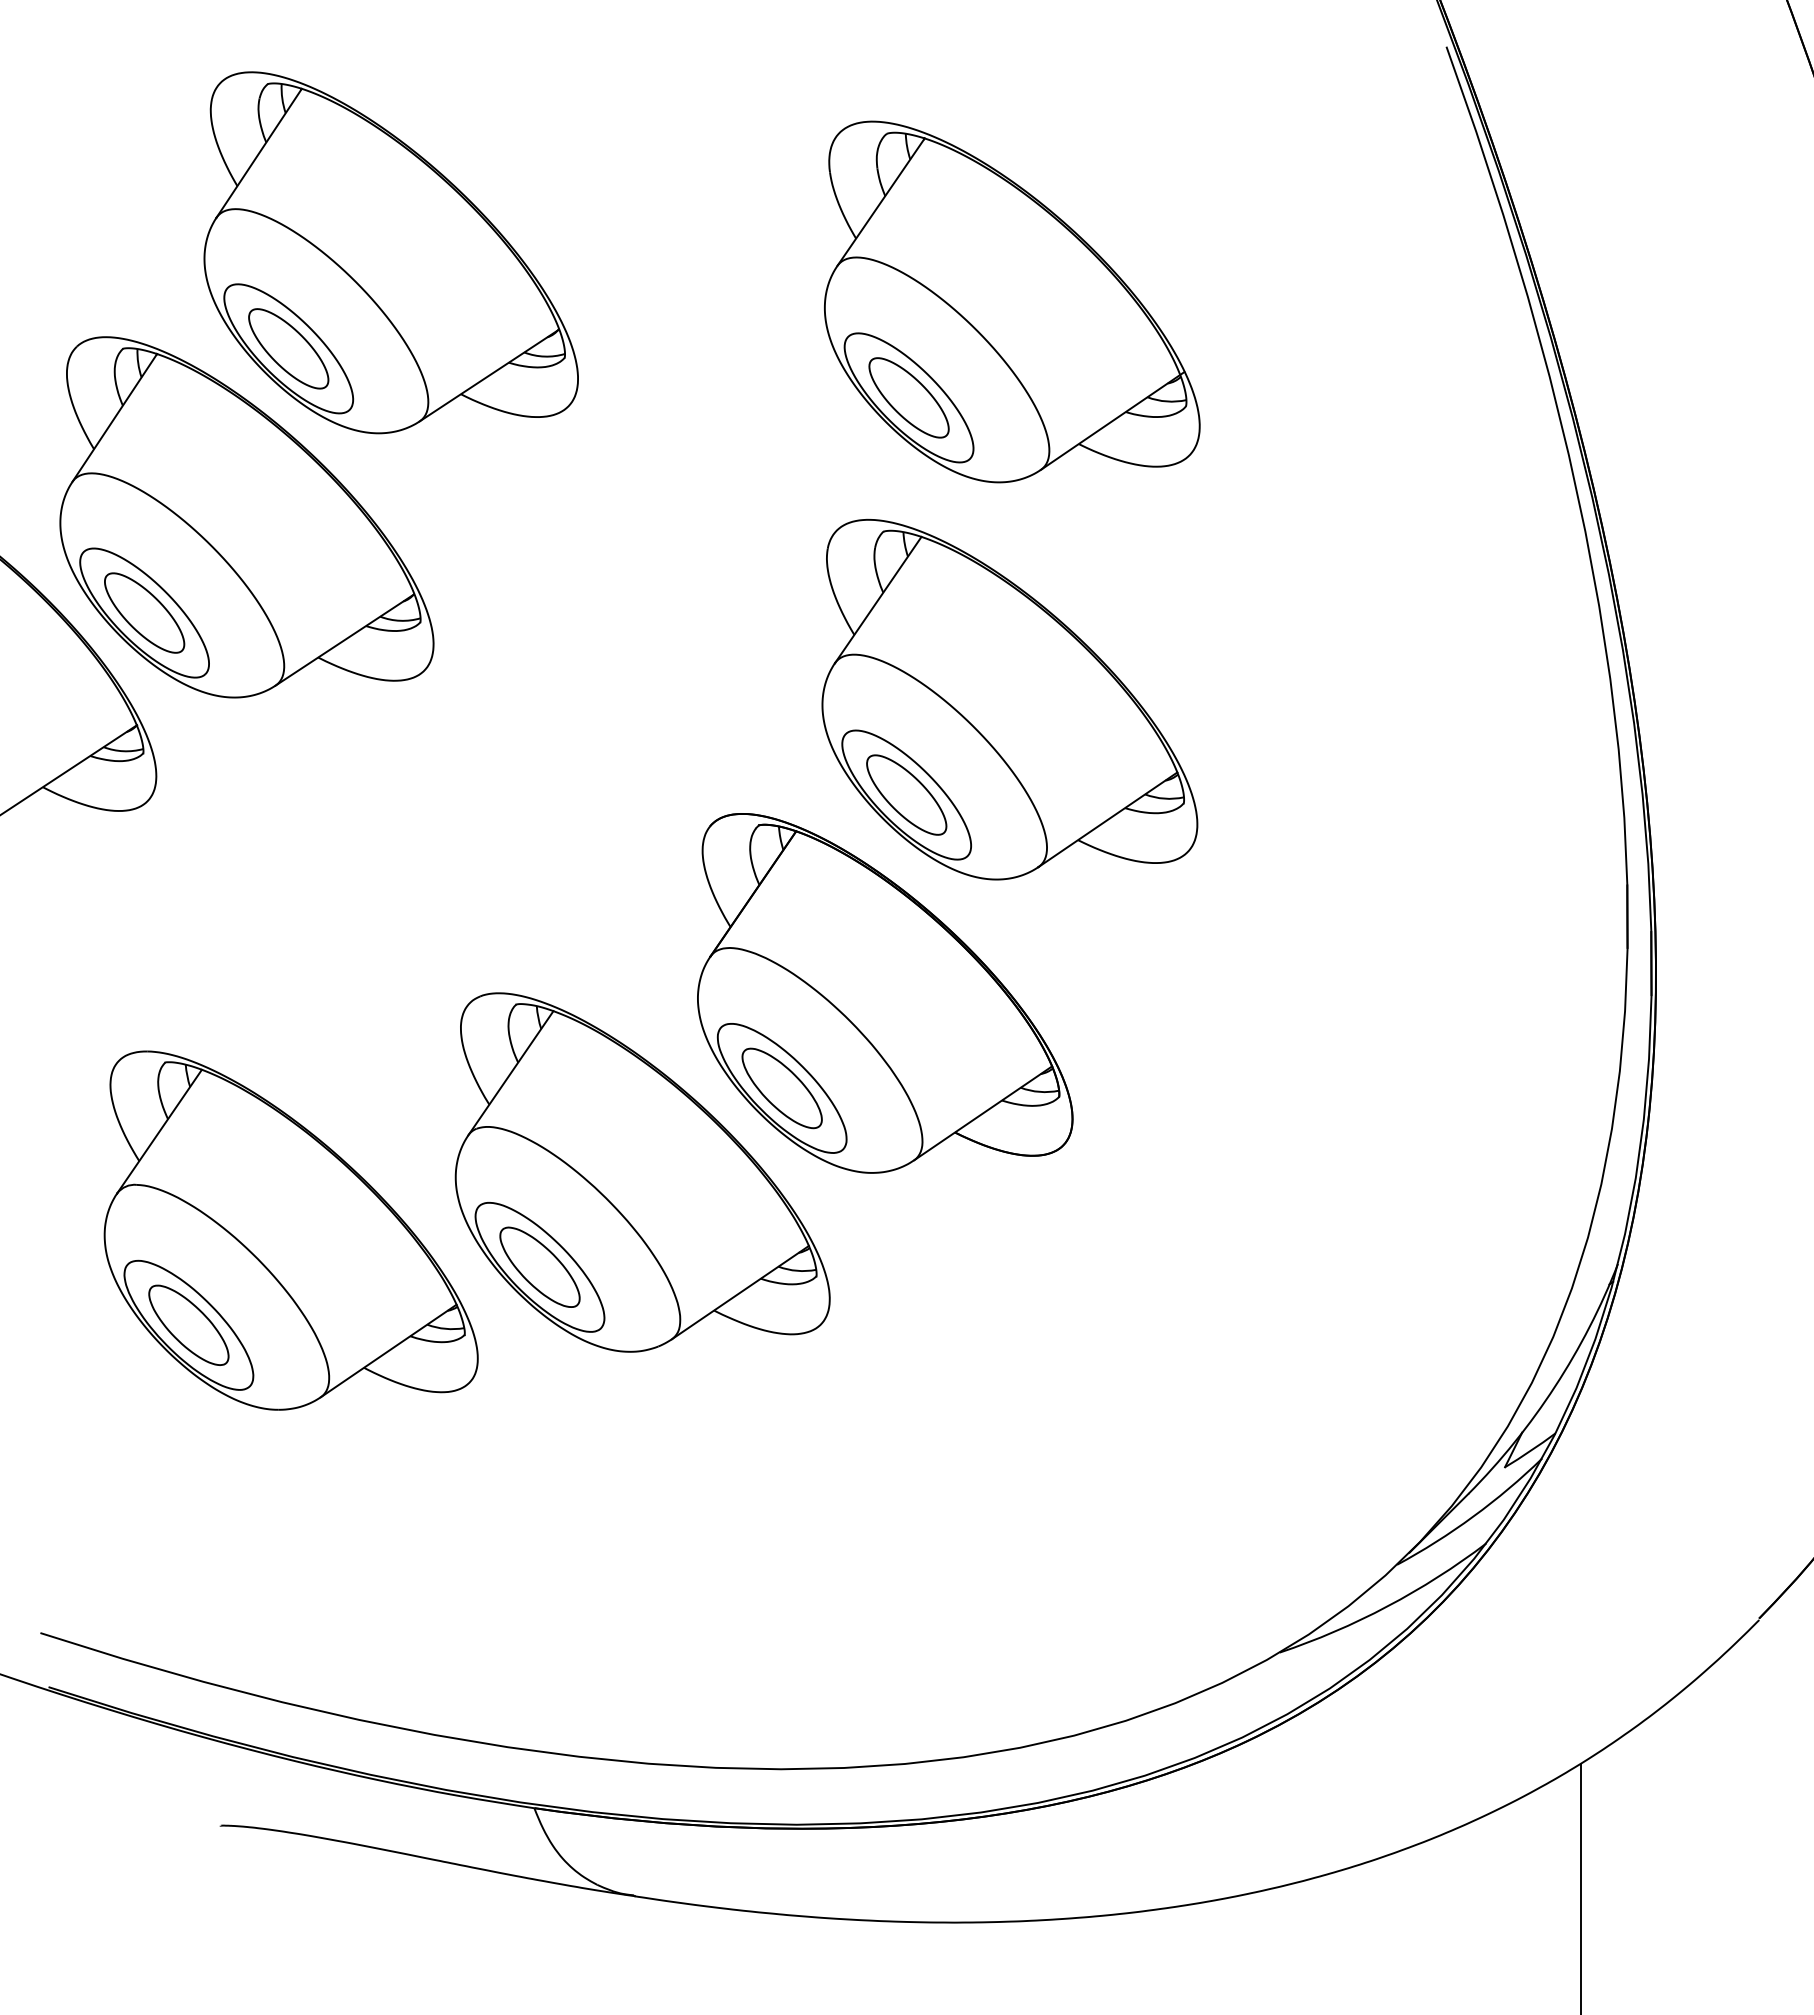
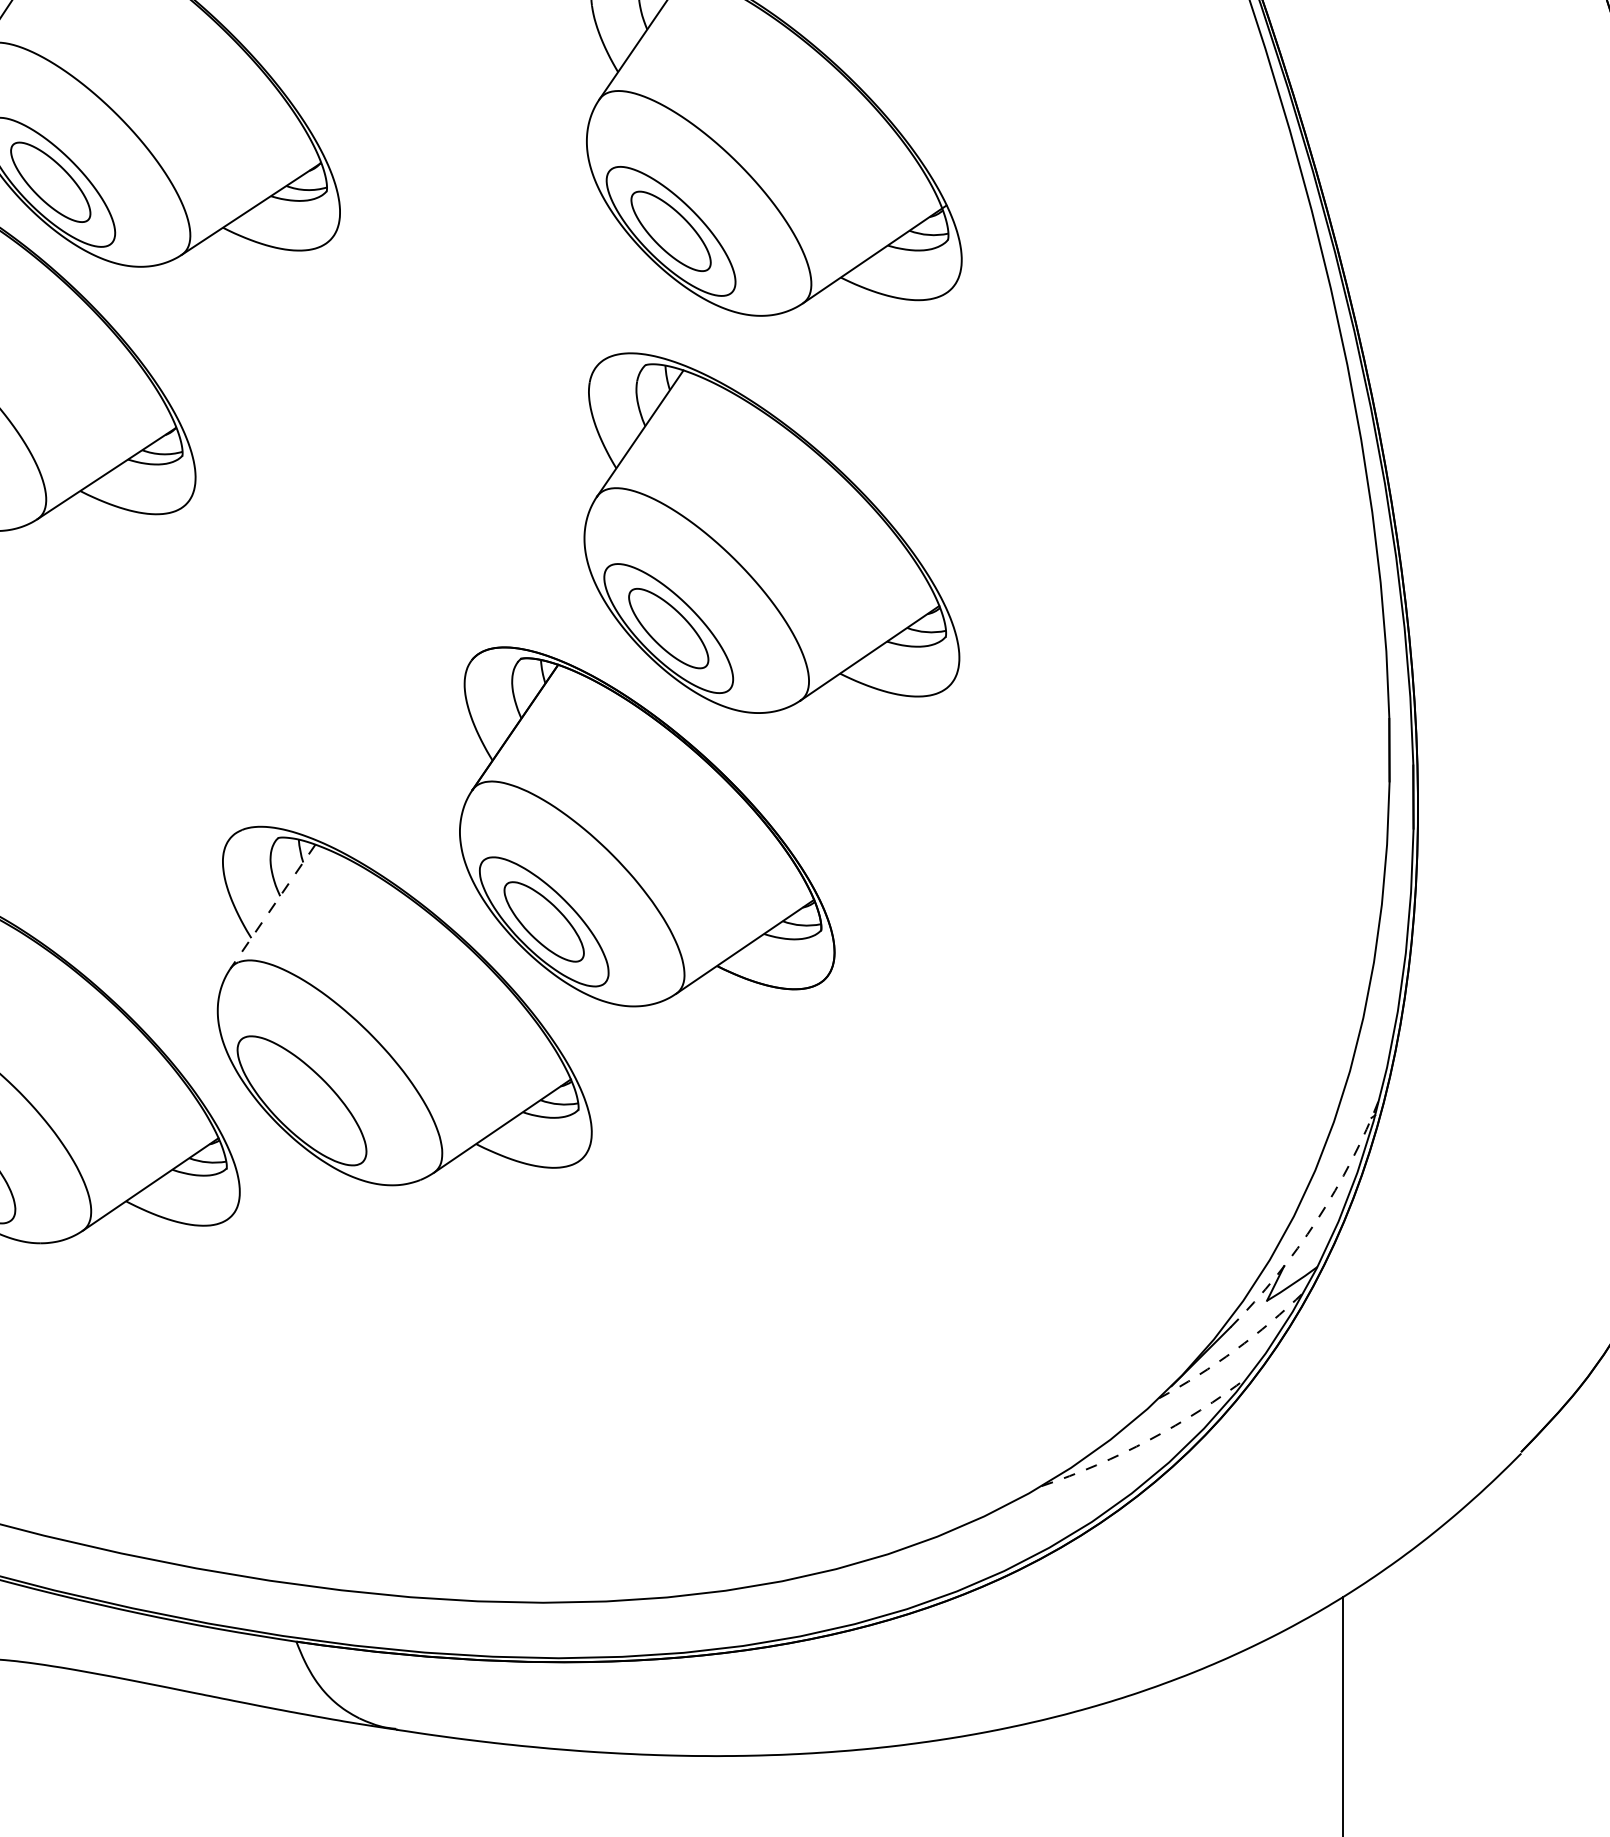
line: (510, 1073) -> (272, 907), solid -> dashed
part: (539, 1266) -> (301, 1100), removed
arc: (1555, 1386) -> (1317, 1220), solid -> dashed
arc: (1473, 1516) -> (1235, 1350), solid -> dashed
arc: (1387, 1606) -> (1149, 1440), solid -> dashed

